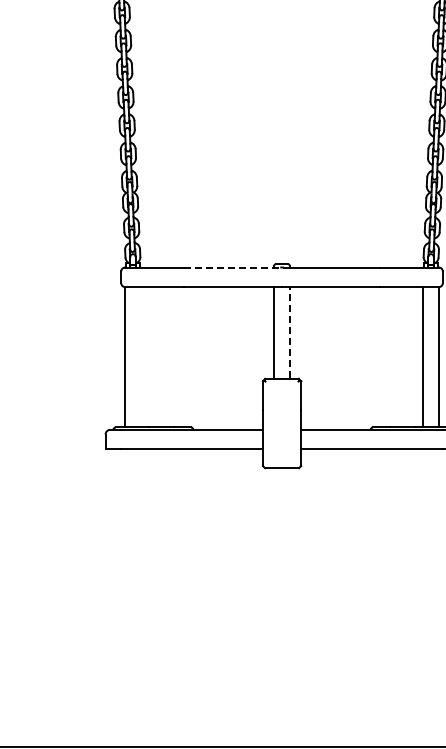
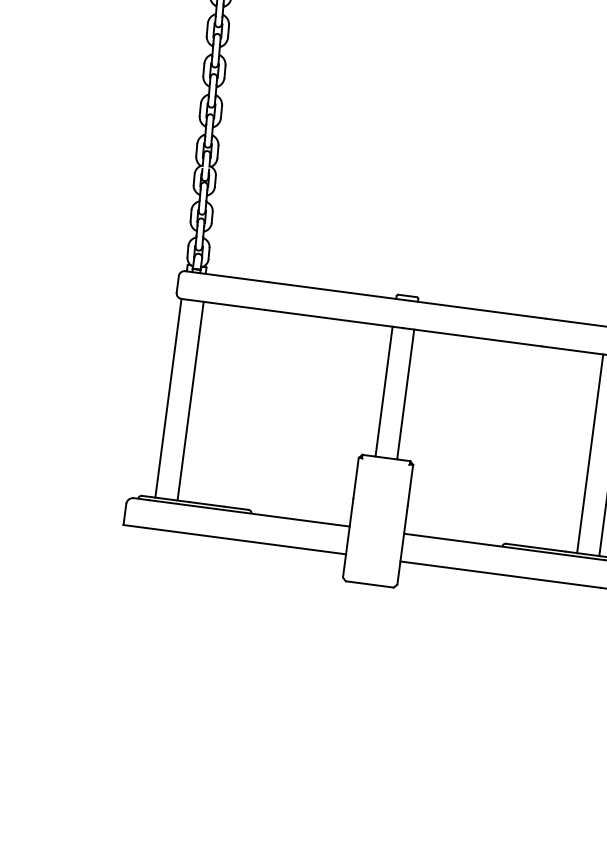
line: (232, 267) -> (337, 291), dashed -> solid
line: (289, 332) -> (405, 393), dashed -> solid
line: (140, 357) -> (190, 401), added

